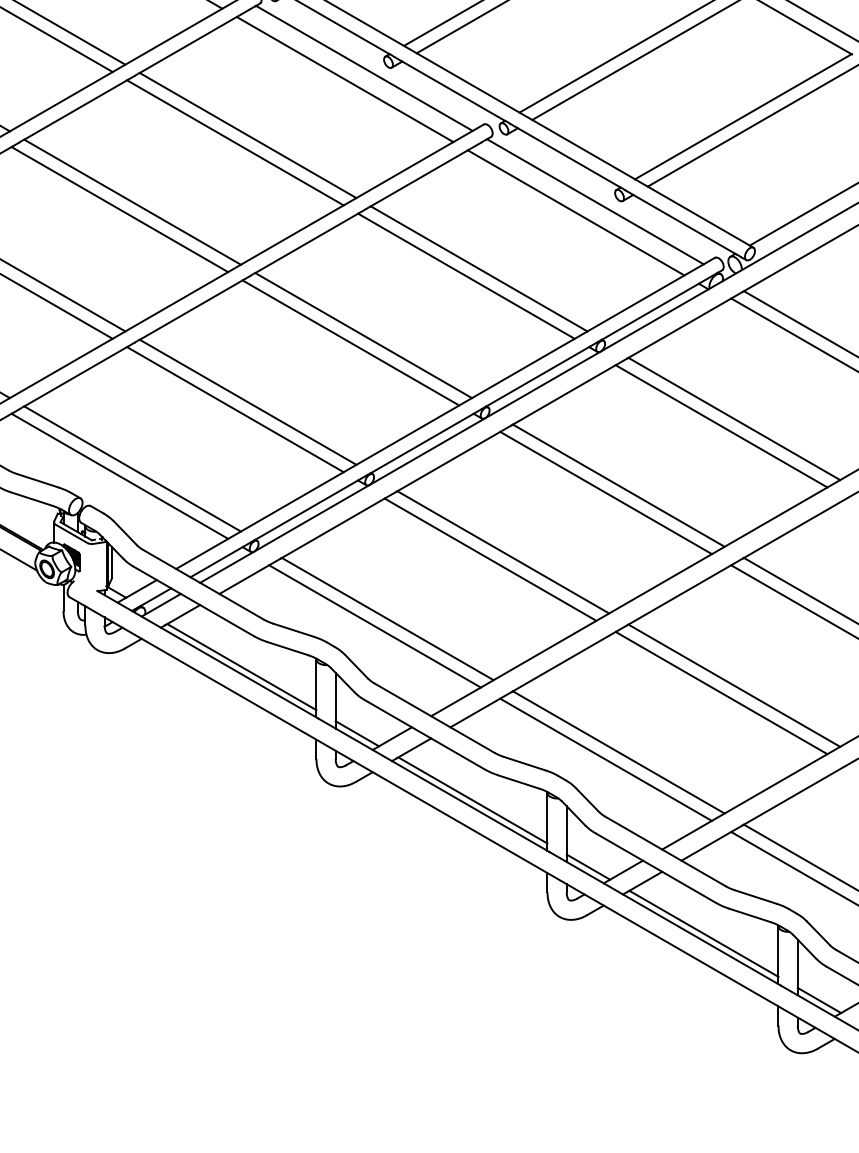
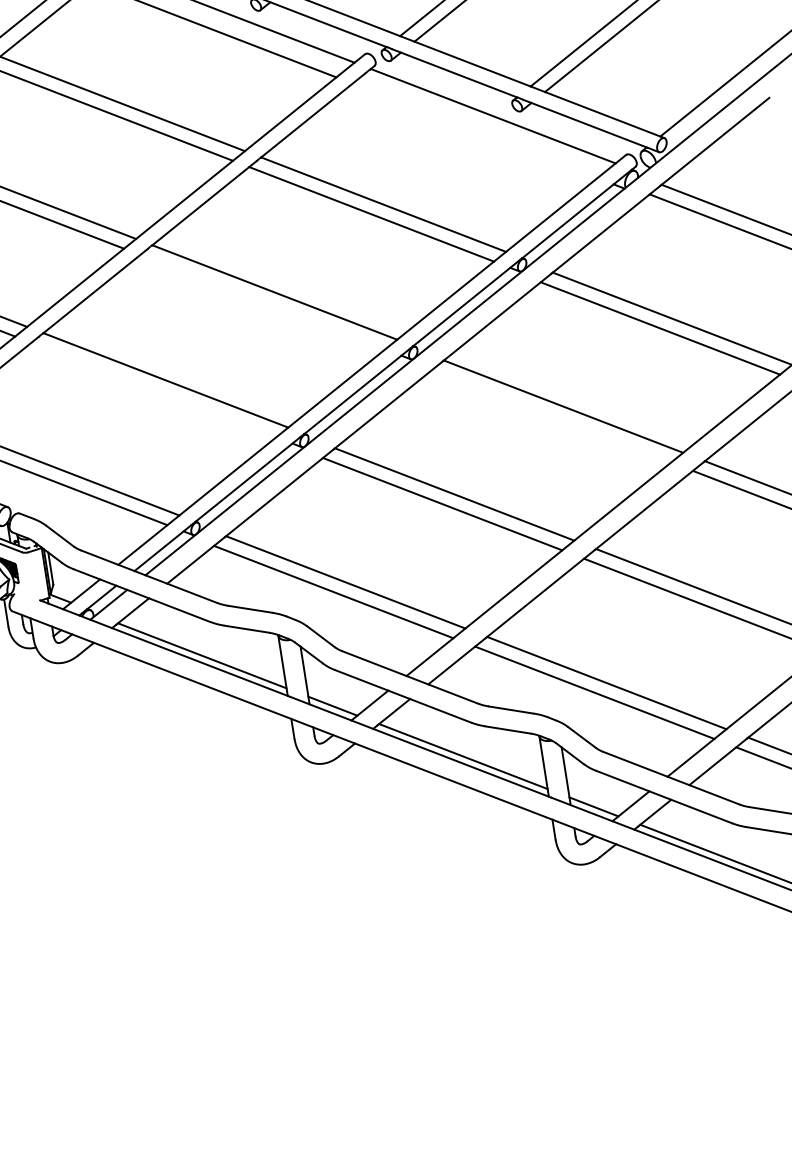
line: (575, 212) -> (474, 130), removed
line: (350, 342) -> (262, 301), removed
line: (235, 409) -> (153, 389), removed
line: (605, 492) -> (550, 415), removed

